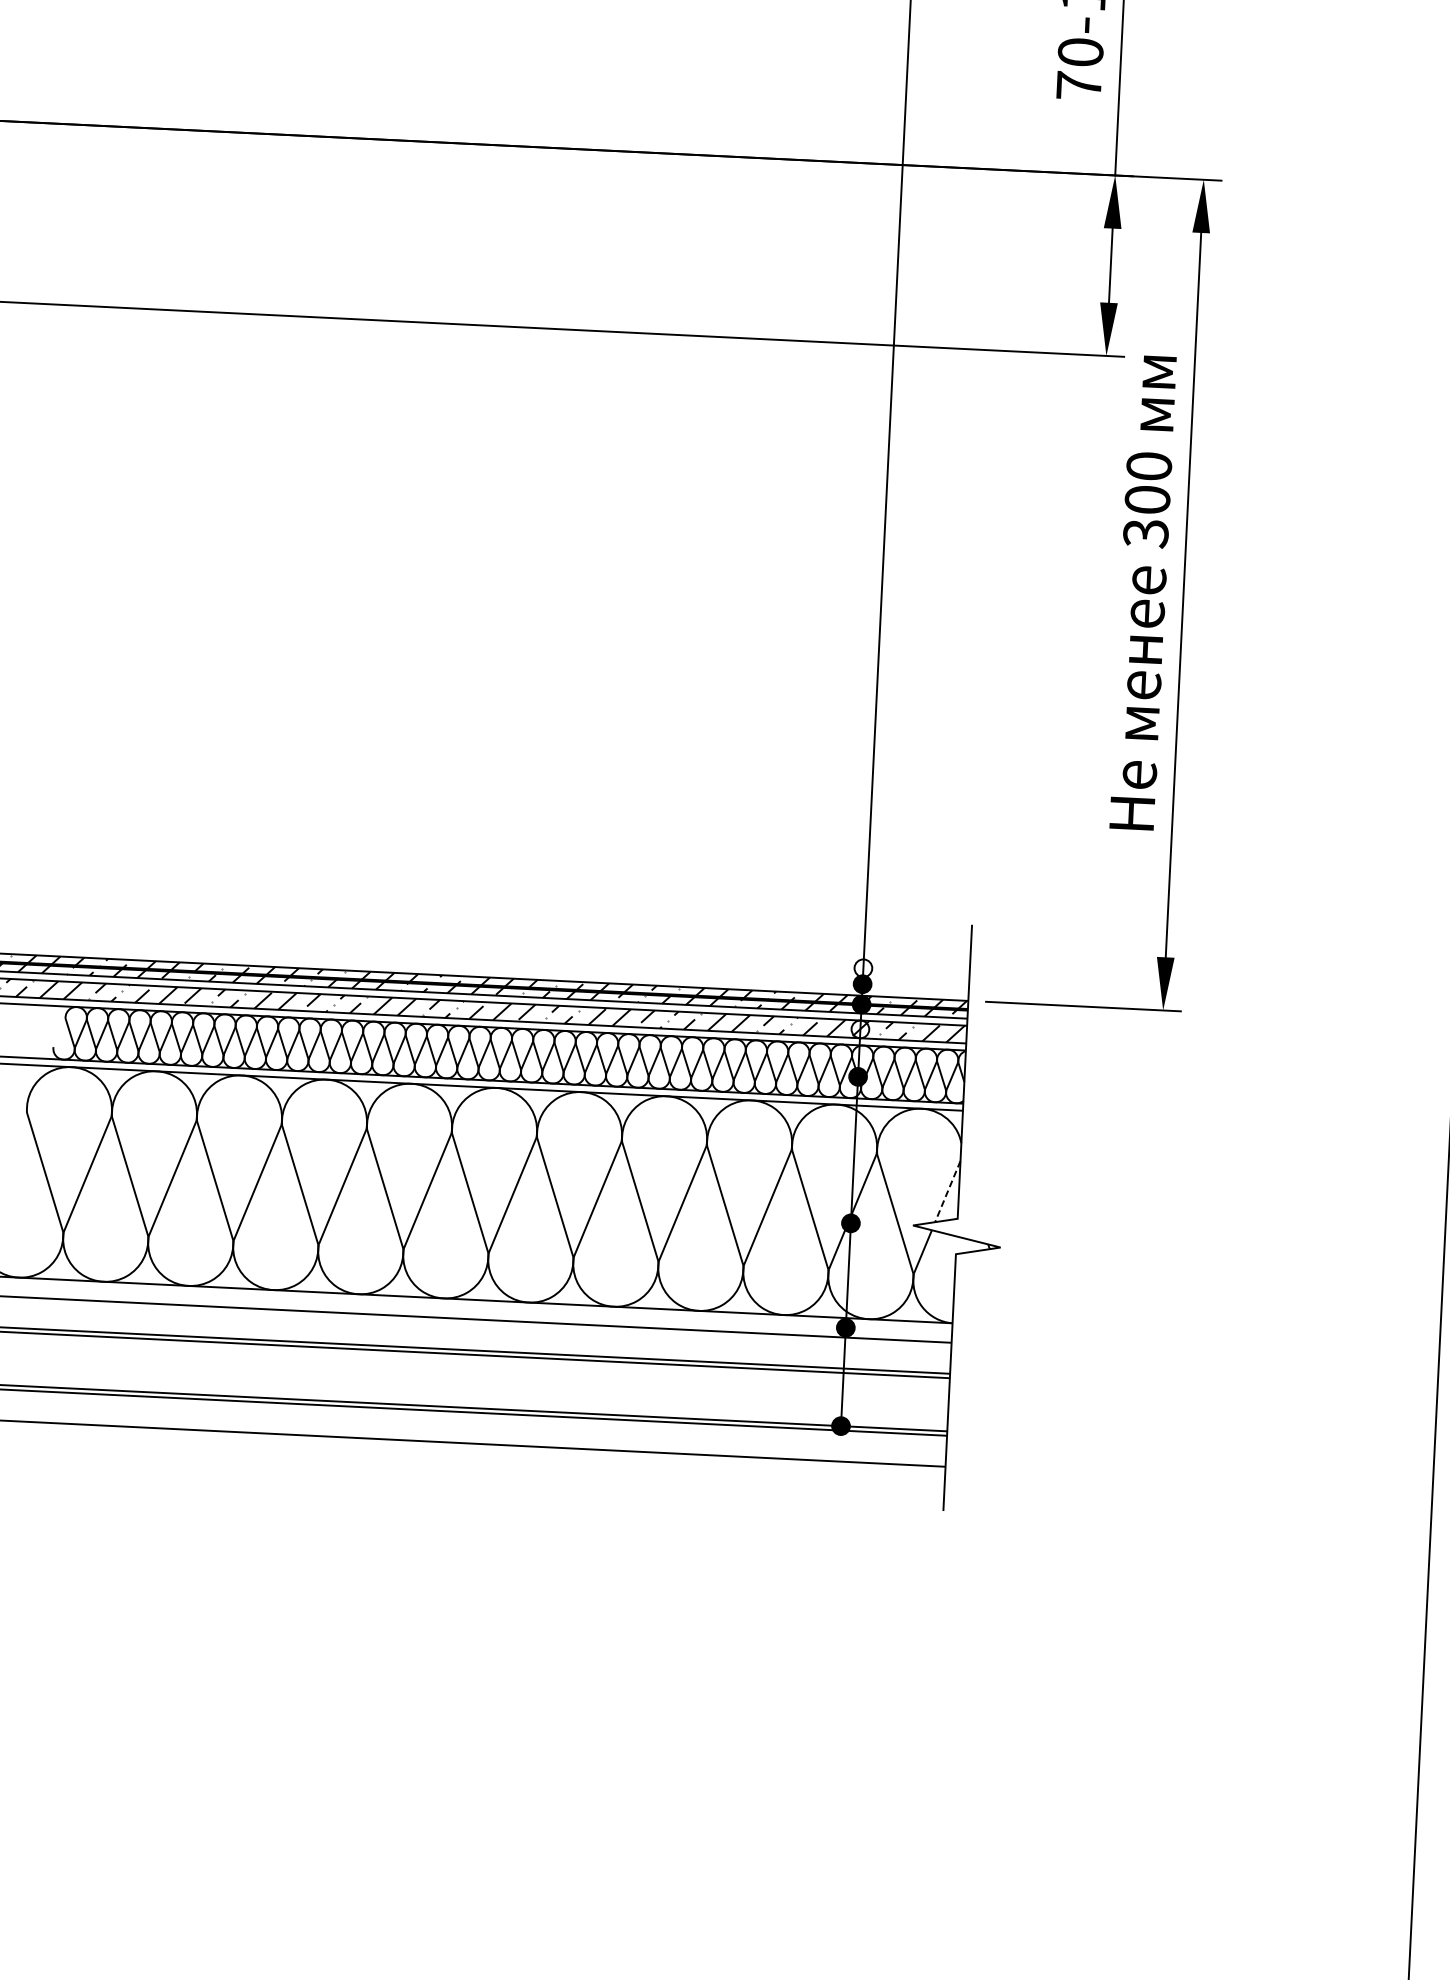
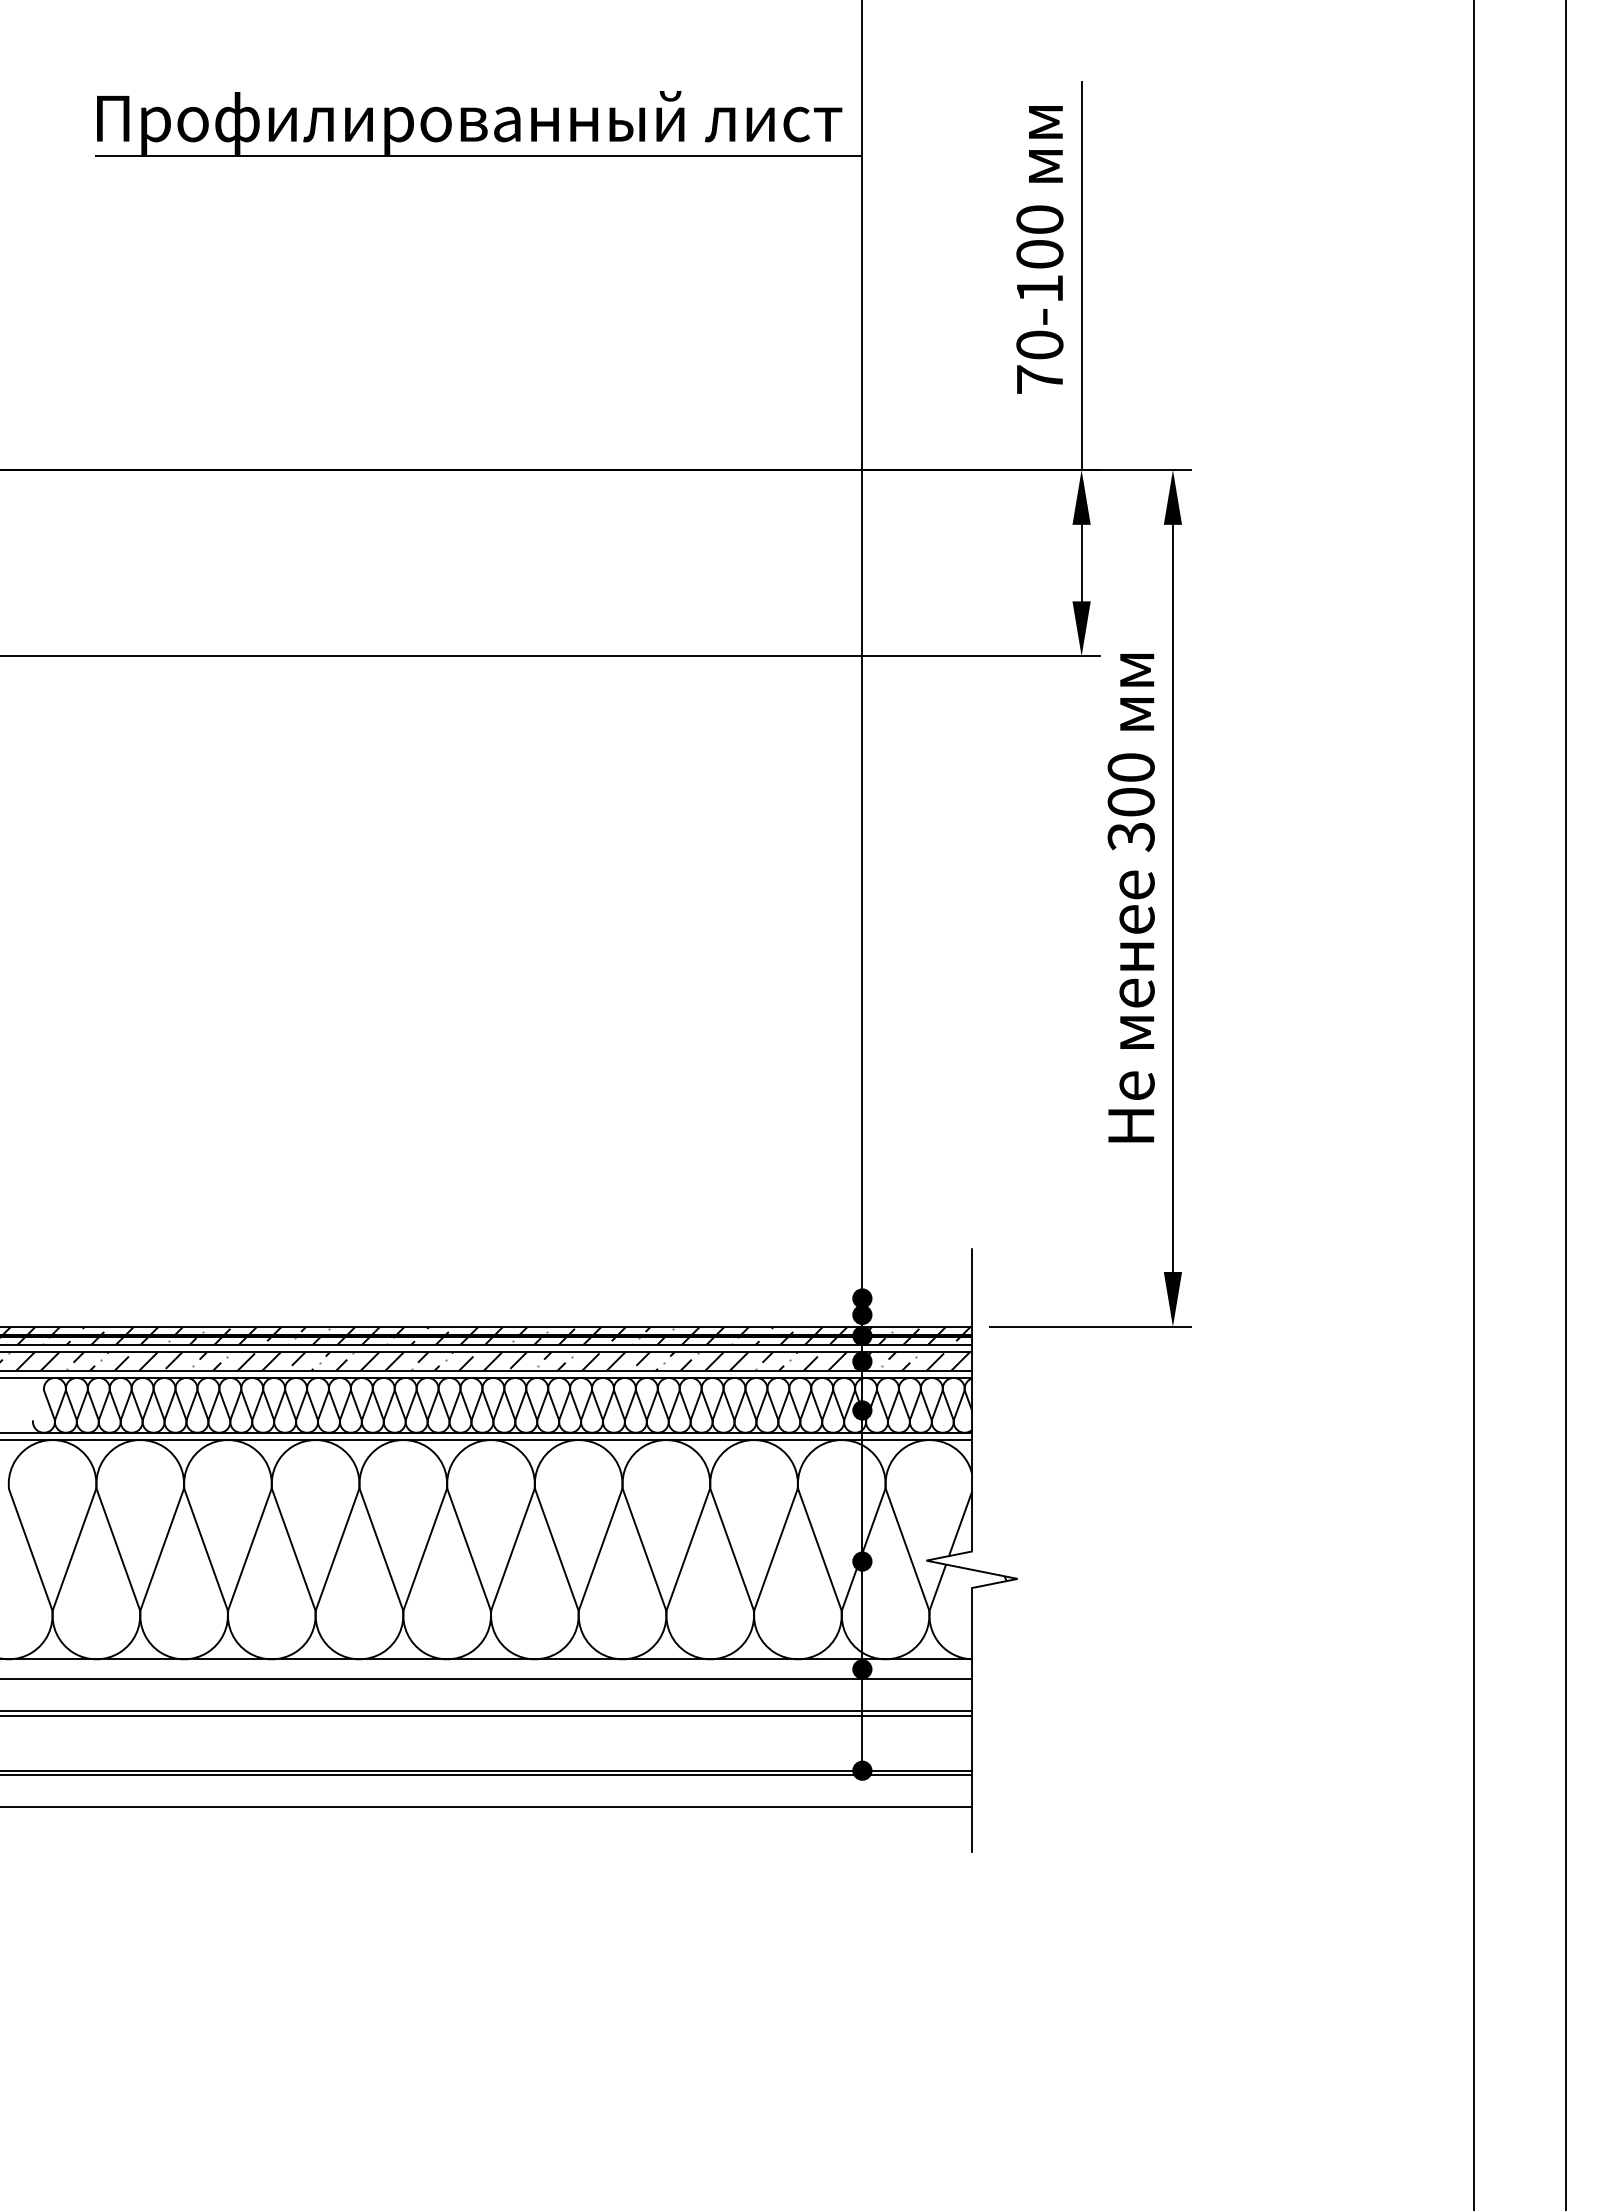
fill: (863, 968) -> (862, 1298), added
fill: (860, 1029) -> (862, 1361), added
line: (947, 1192) -> (960, 1524), dashed -> solid

